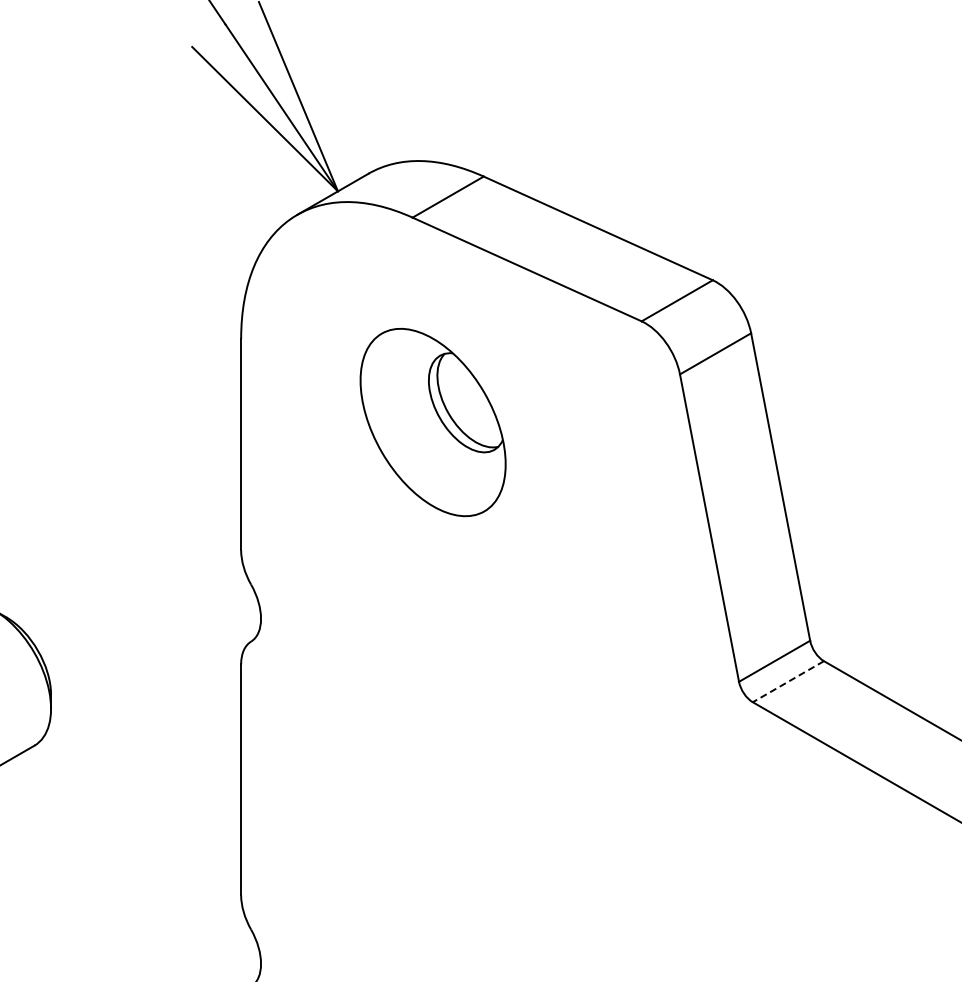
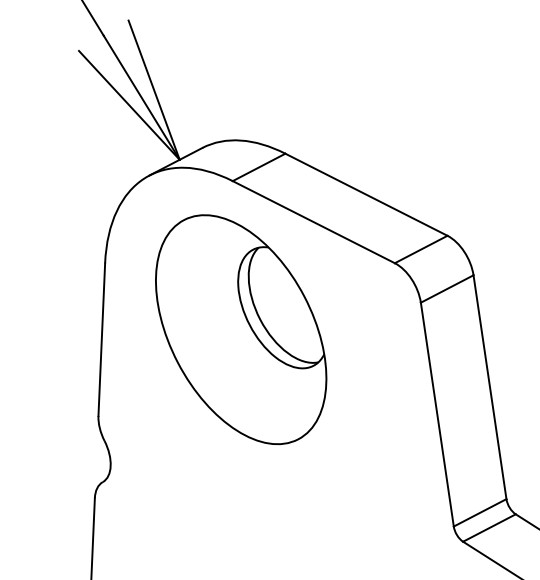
part: (432, 422) -> (240, 329), size x1.67
line: (787, 681) -> (488, 527), dashed -> solid

